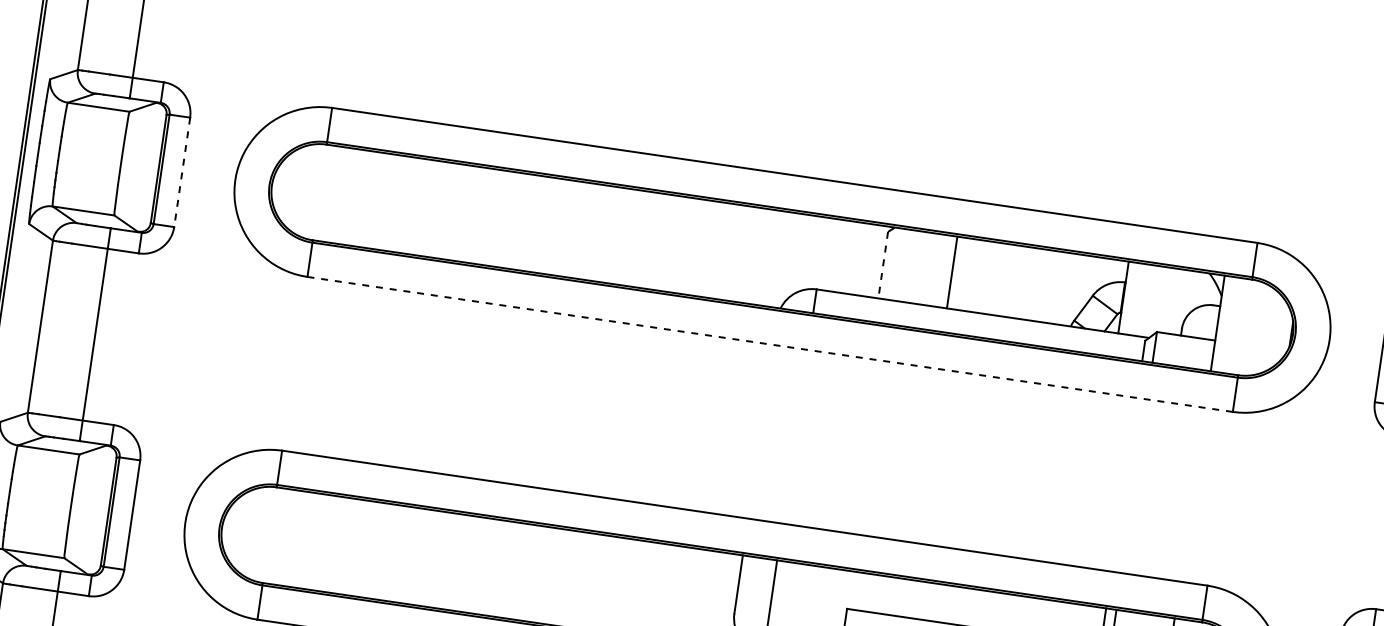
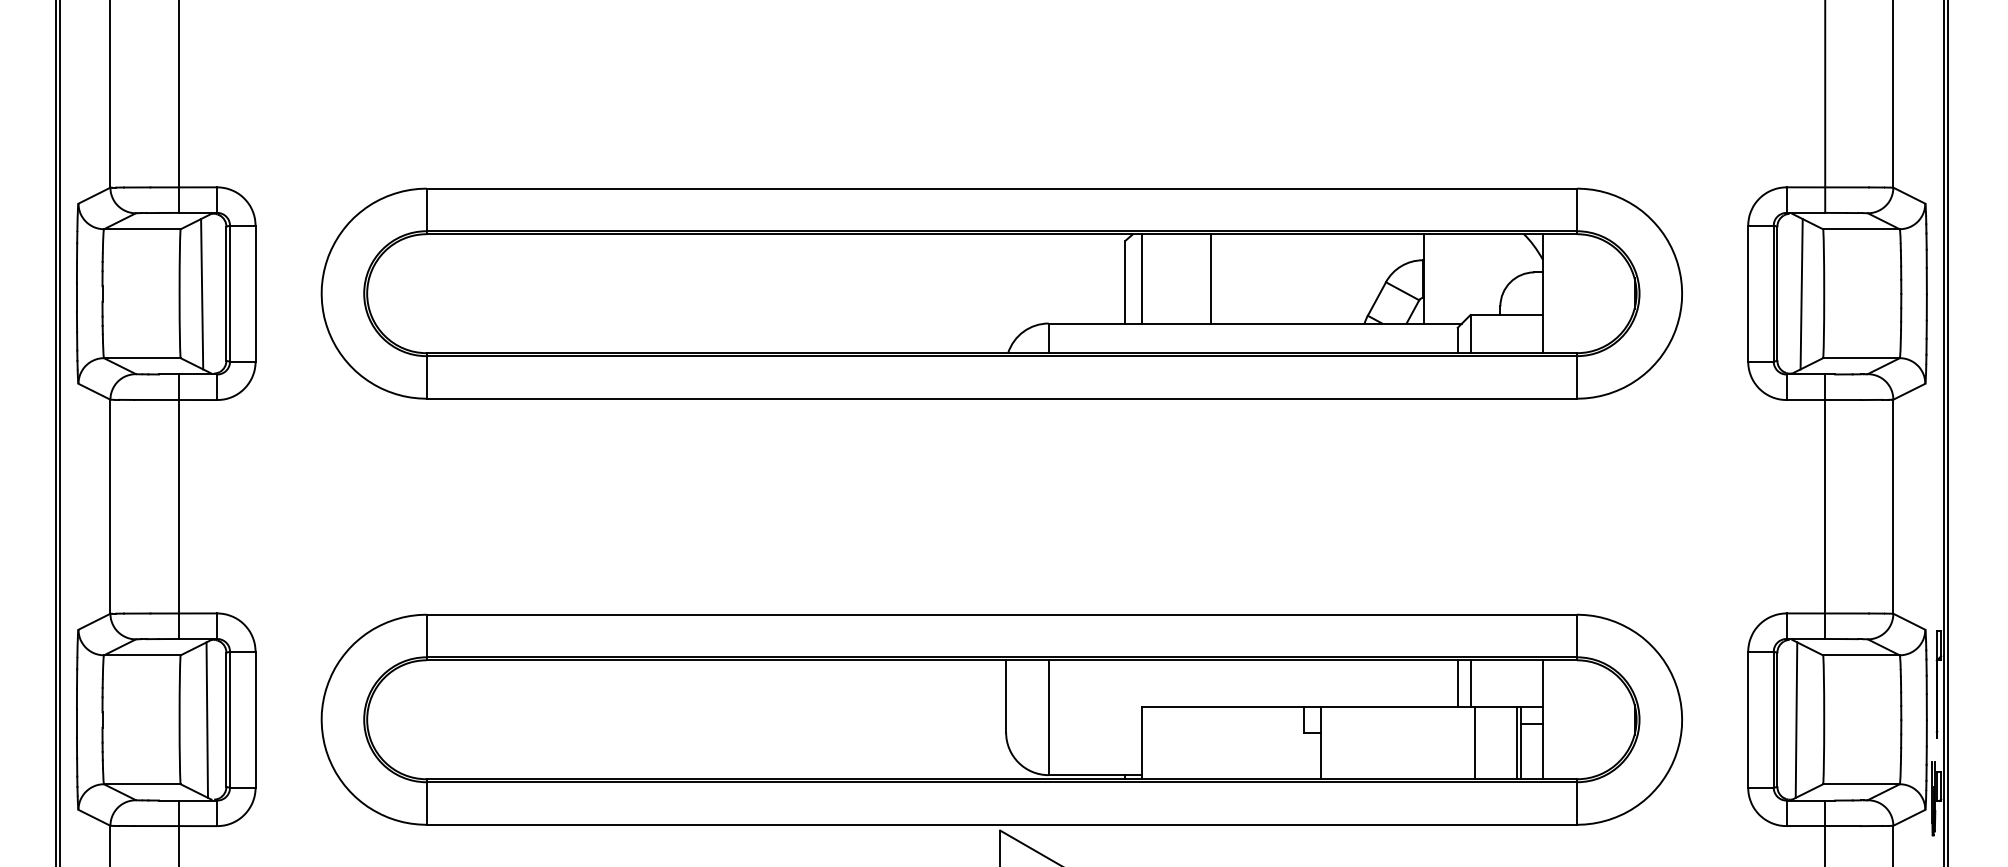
line: (139, 166) -> (202, 294), added
line: (182, 172) -> (255, 294), dashed -> solid
line: (897, 264) -> (1142, 278), added
line: (883, 265) -> (1125, 282), dashed -> solid
line: (769, 344) -> (1001, 398), dashed -> solid
line: (93, 509) -> (207, 719), added

